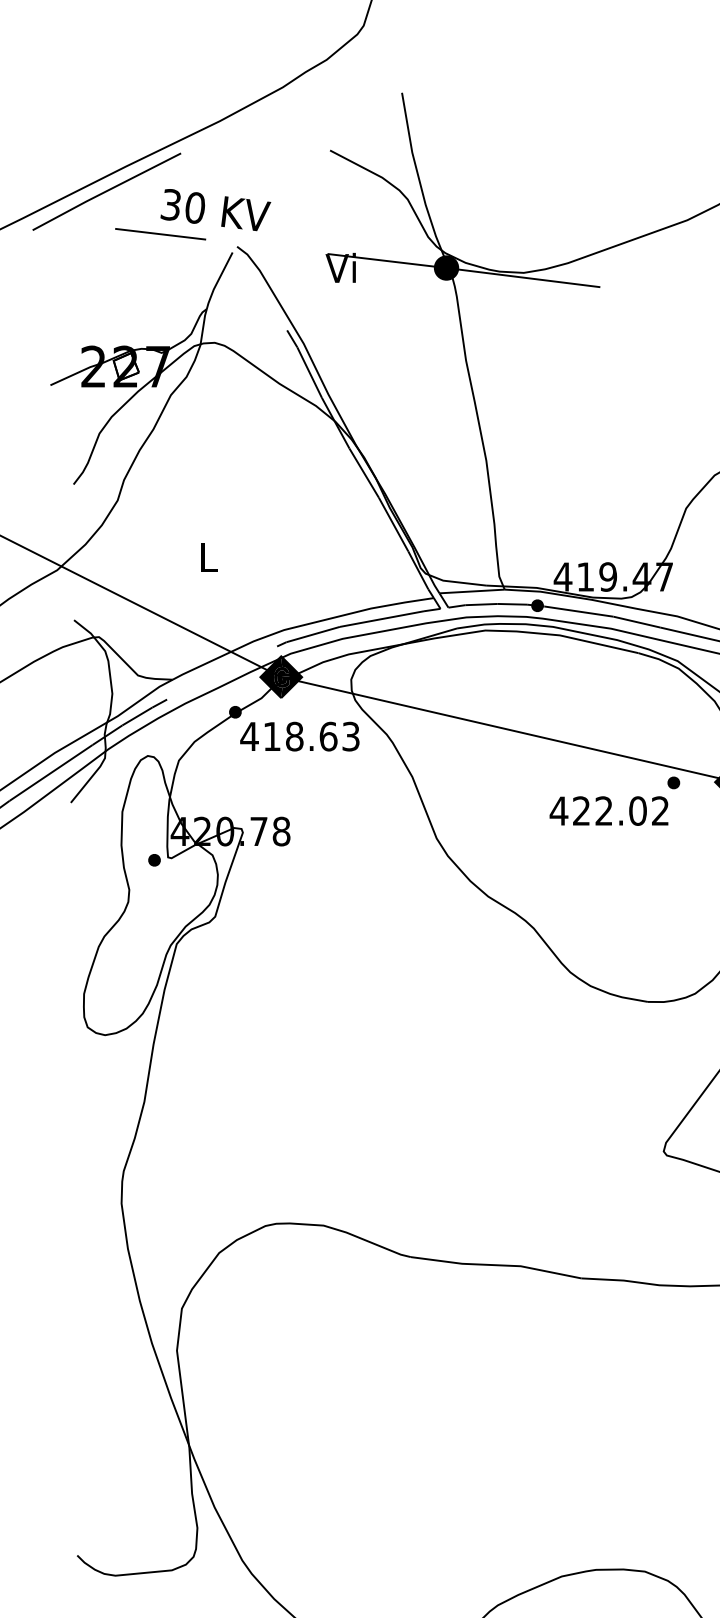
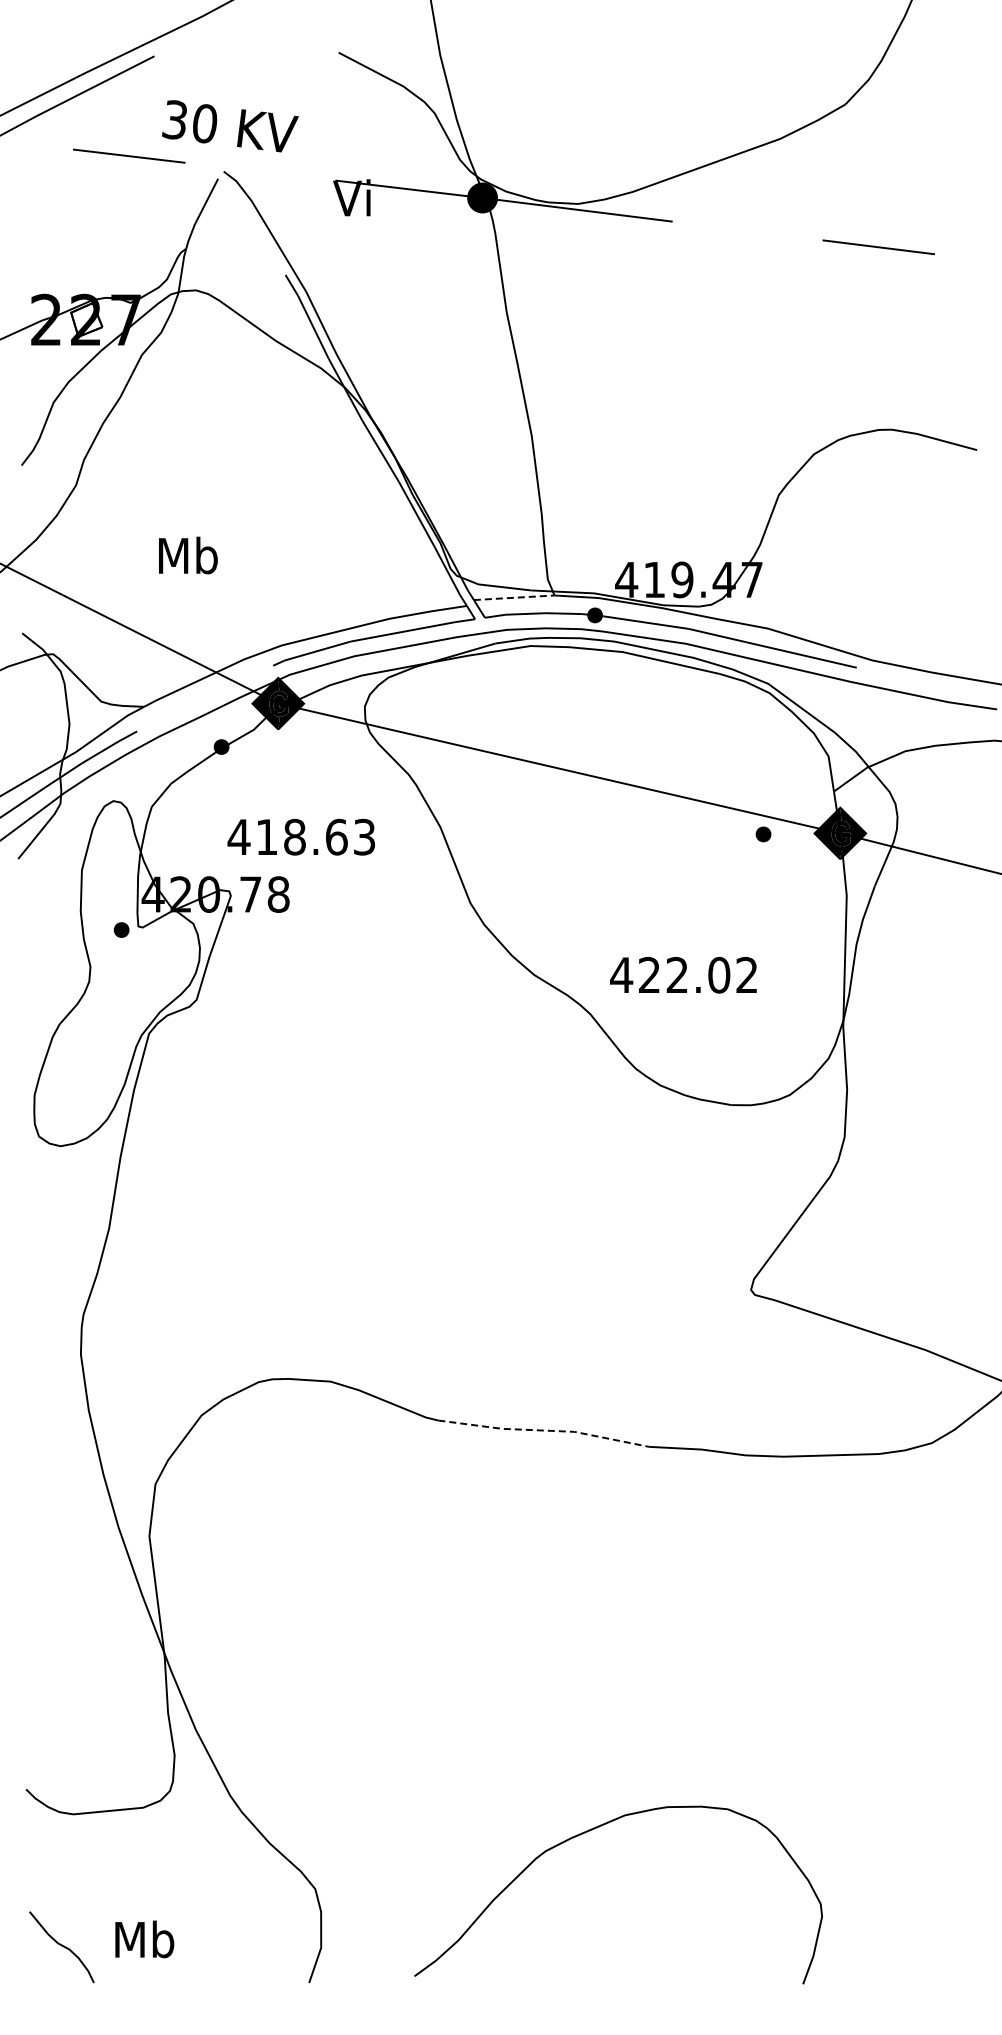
text: (215, 210) -> (230, 126), moved
text: (208, 557) -> (188, 555), L -> Mb
line: (472, 591) -> (514, 597), solid -> dashed
text: (299, 736) -> (300, 836), moved
text: (609, 810) -> (683, 974), moved
line: (496, 1265) -> (544, 1430), solid -> dashed

